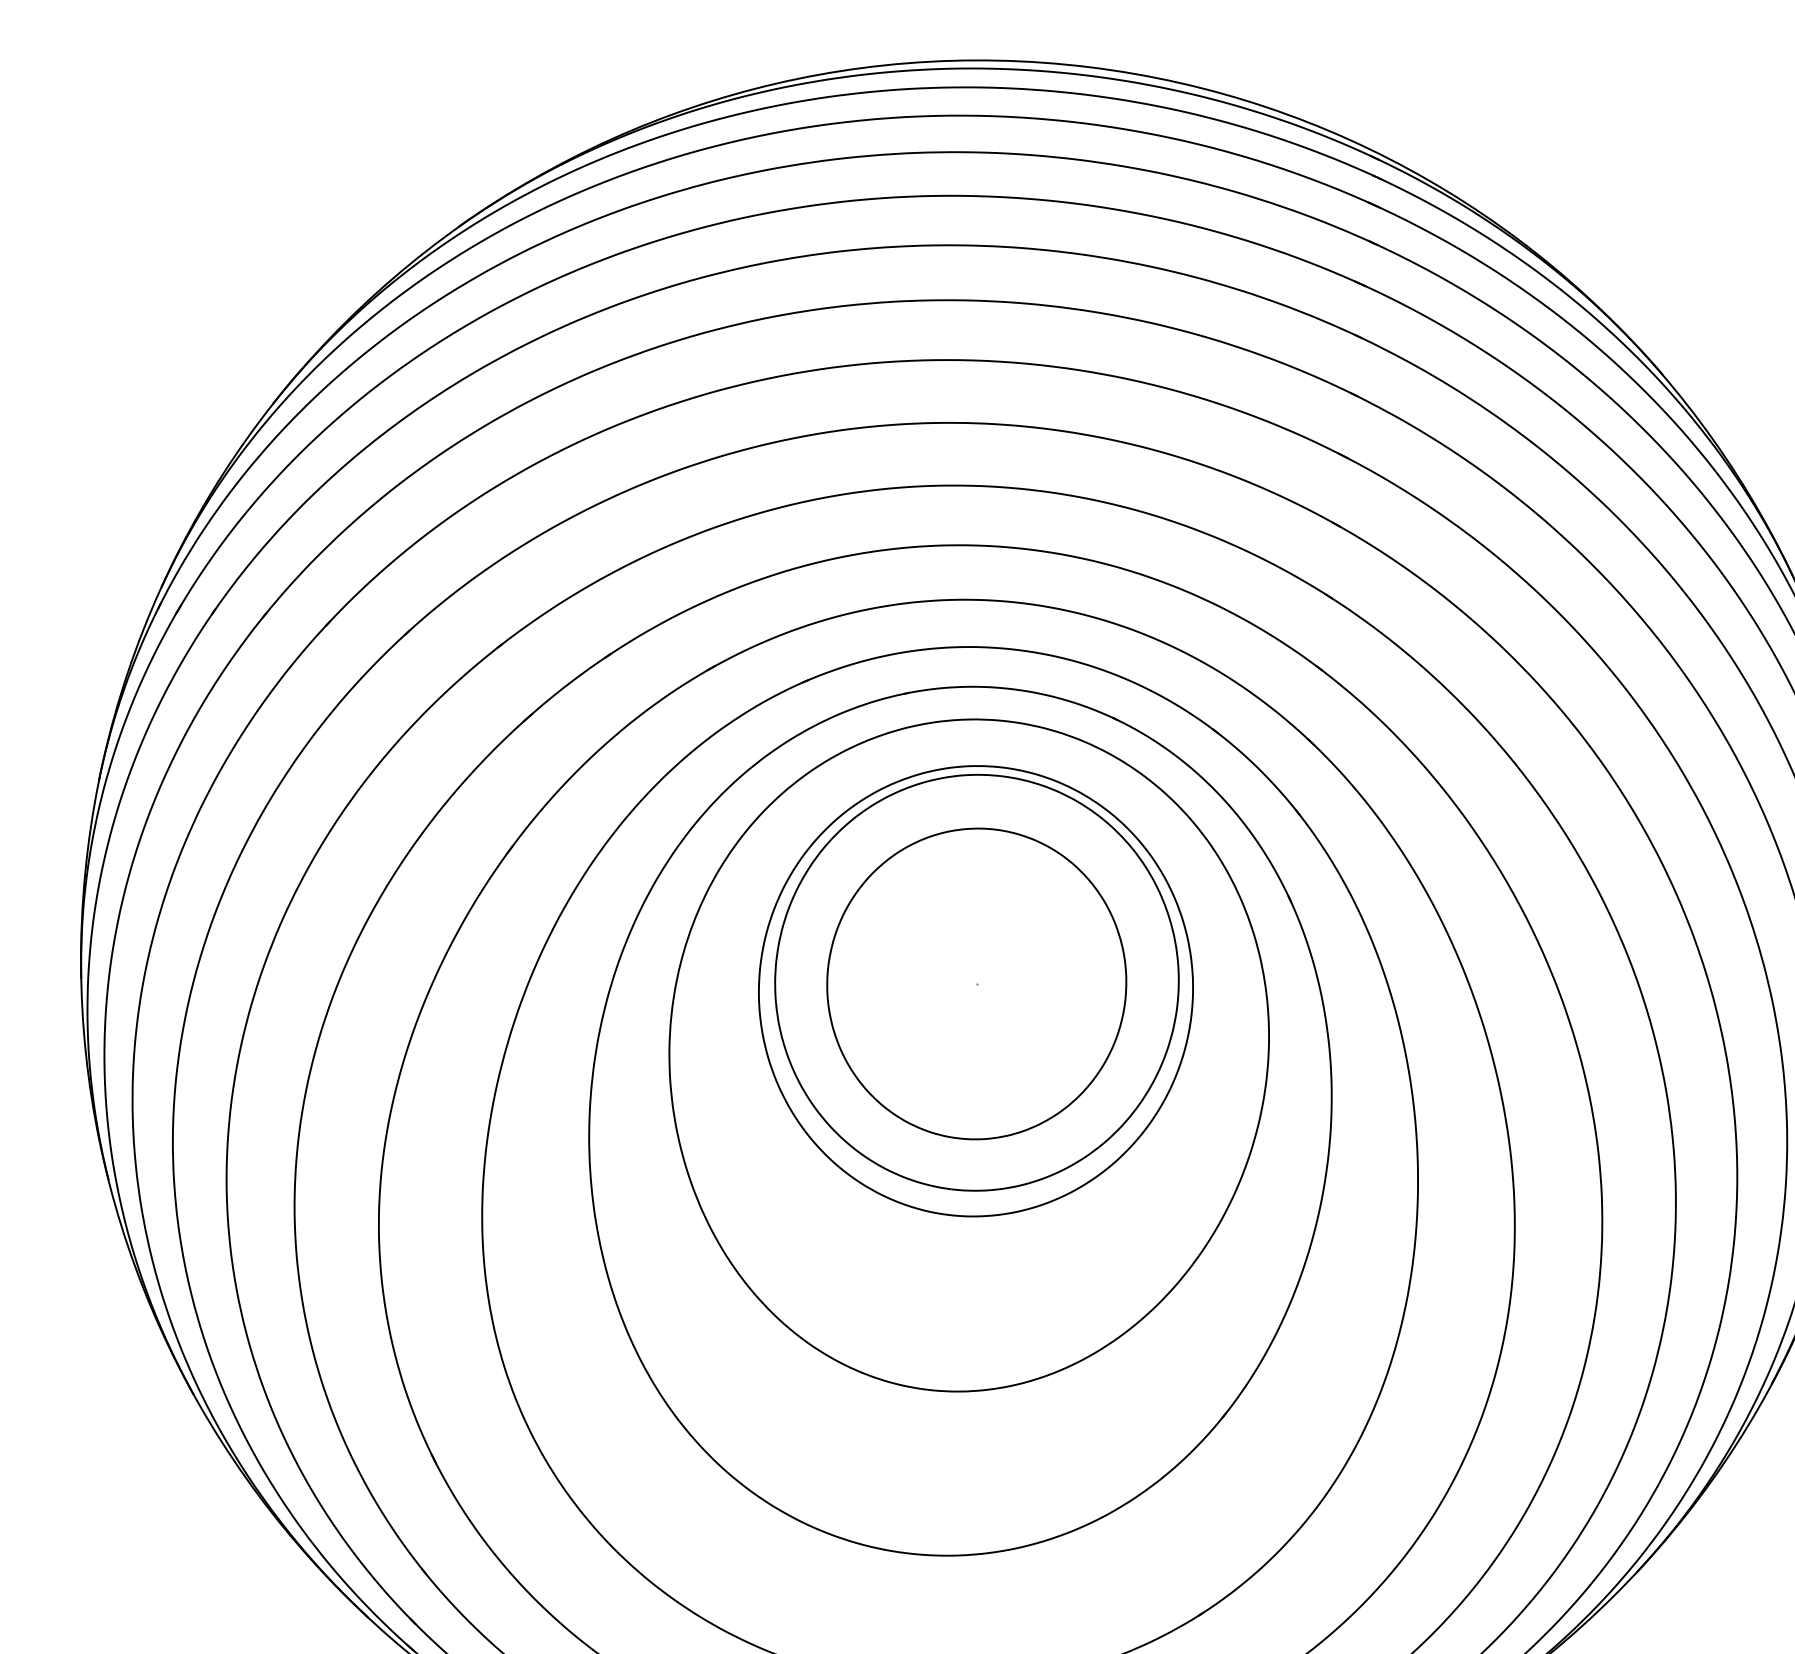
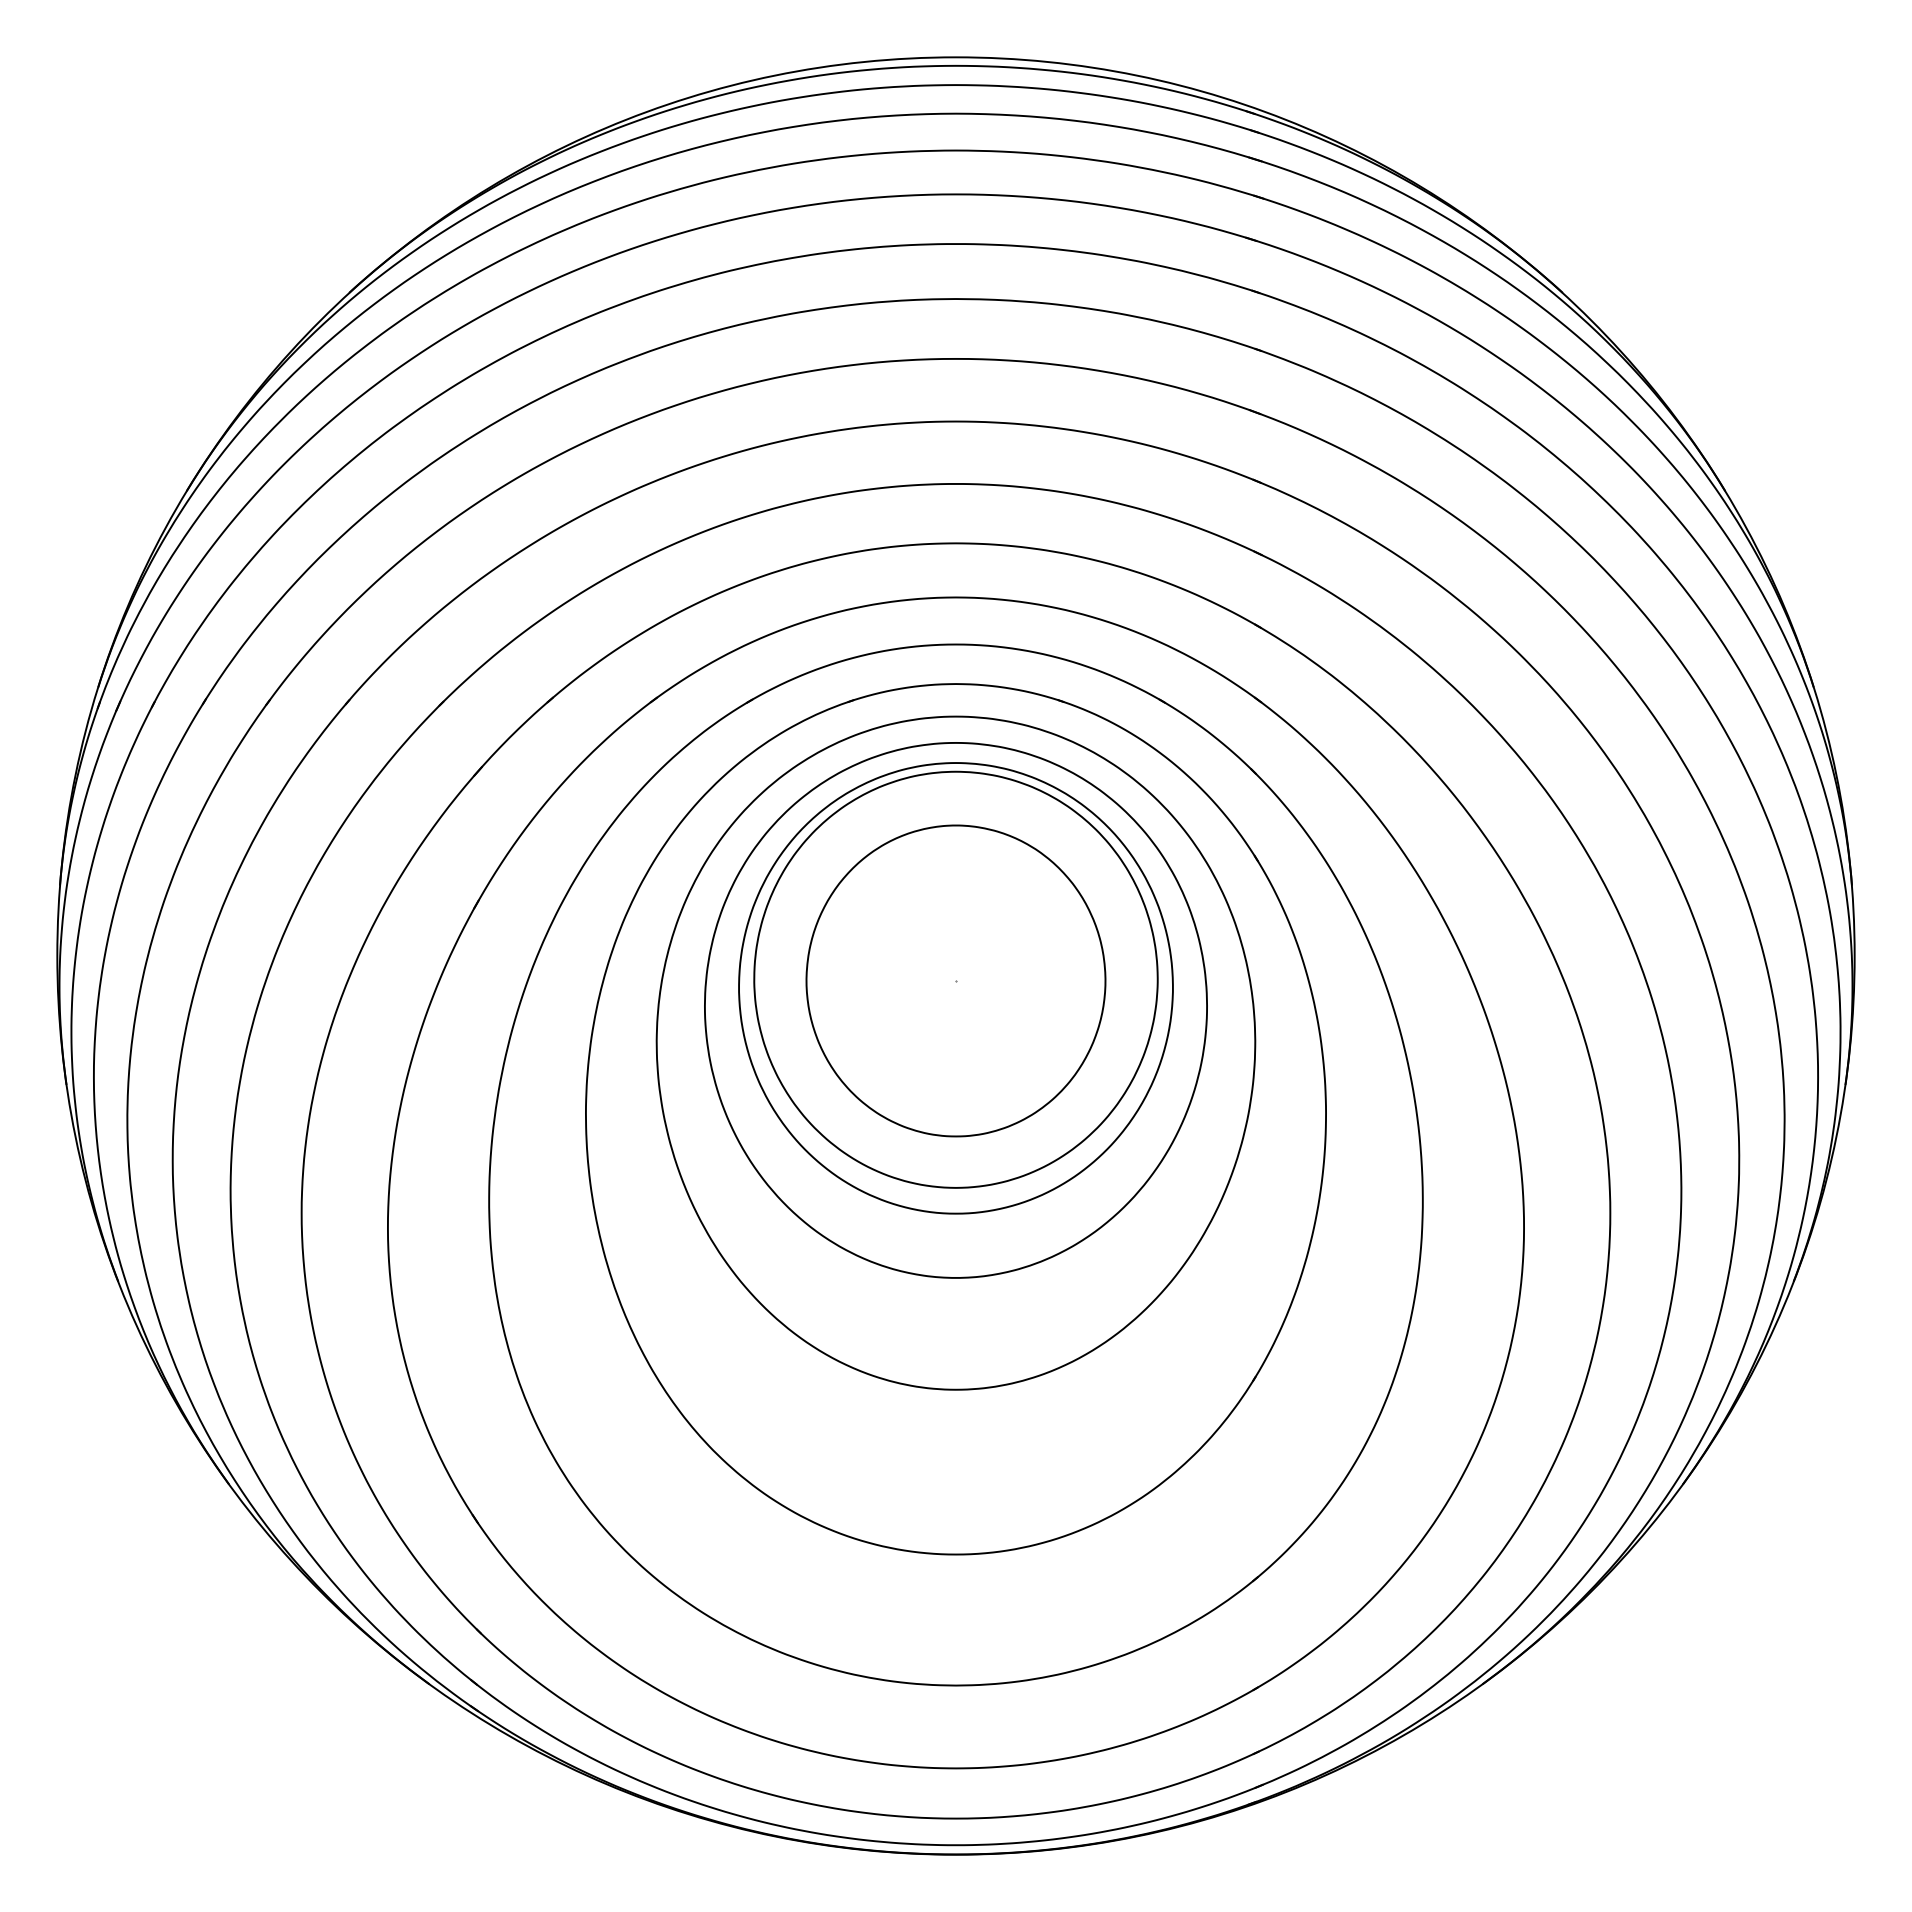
part: (972, 1013) -> (955, 1010), added

